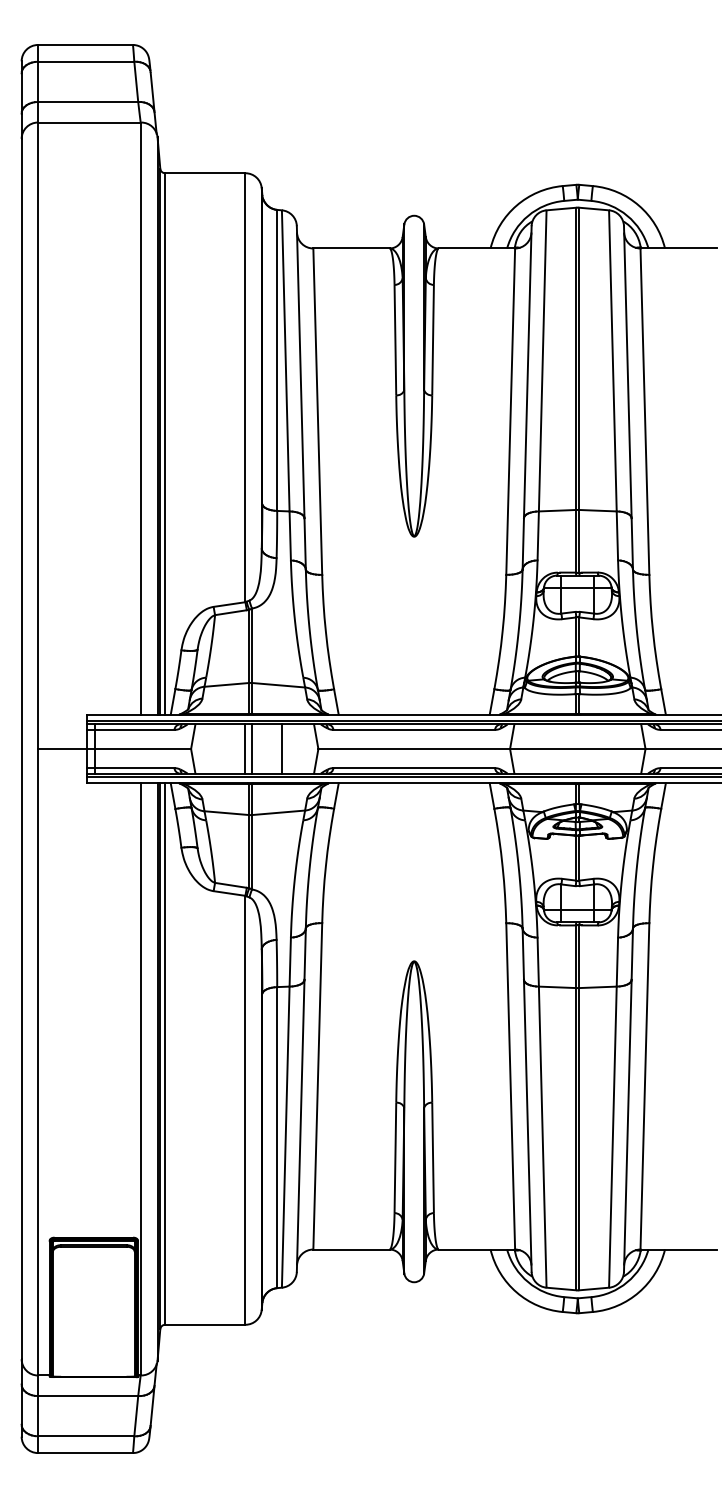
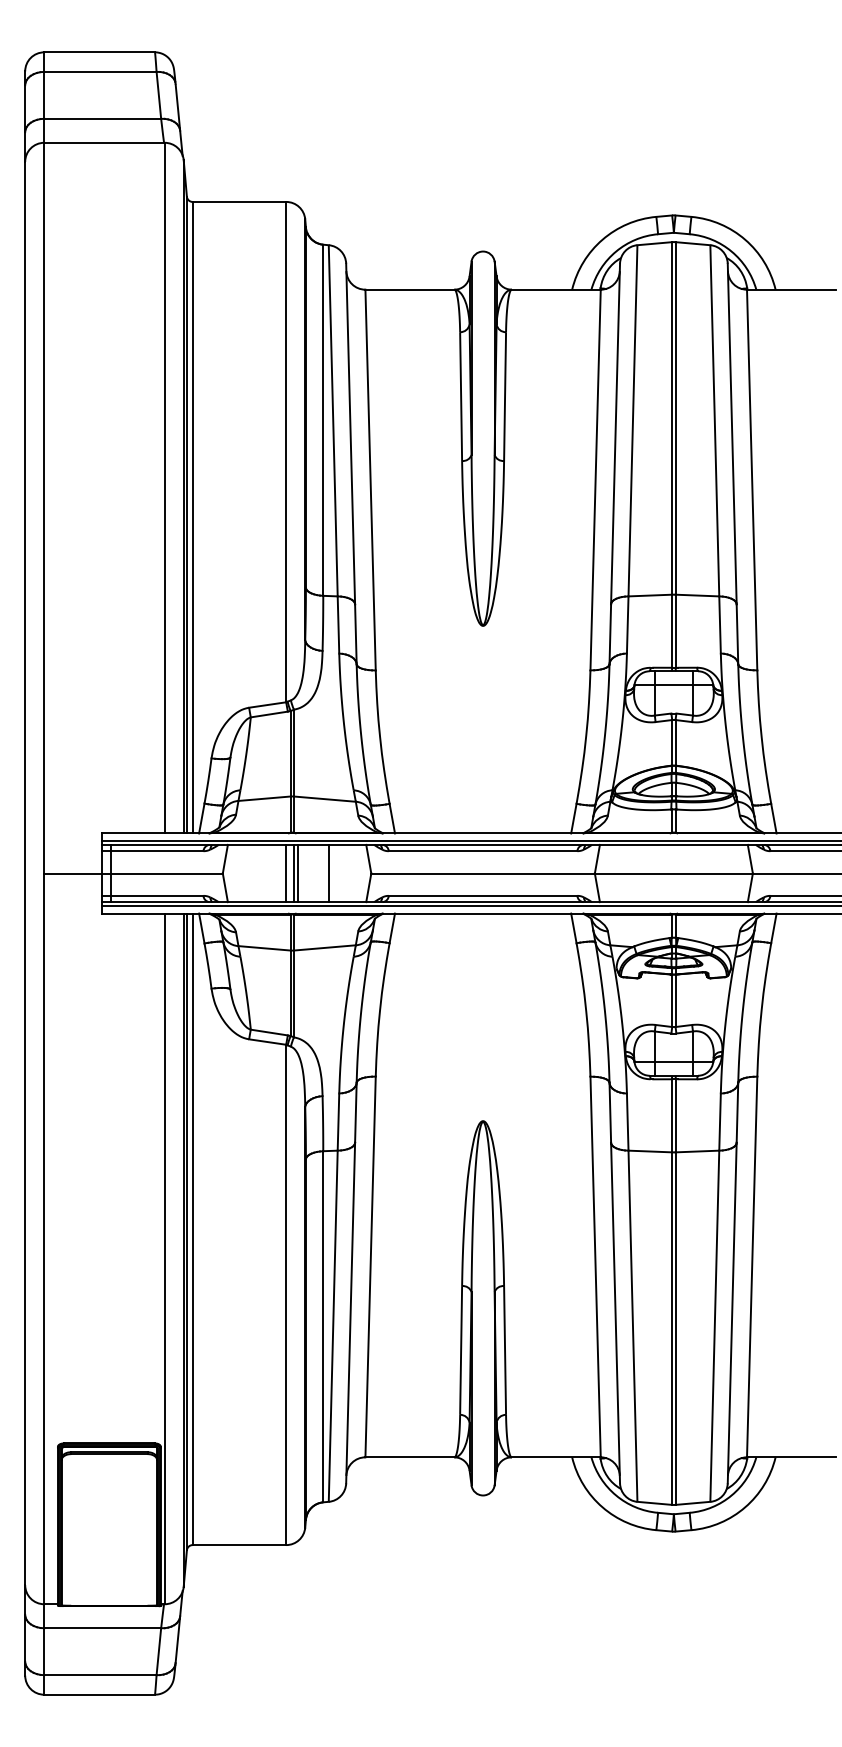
line: (255, 748) -> (297, 872), added

